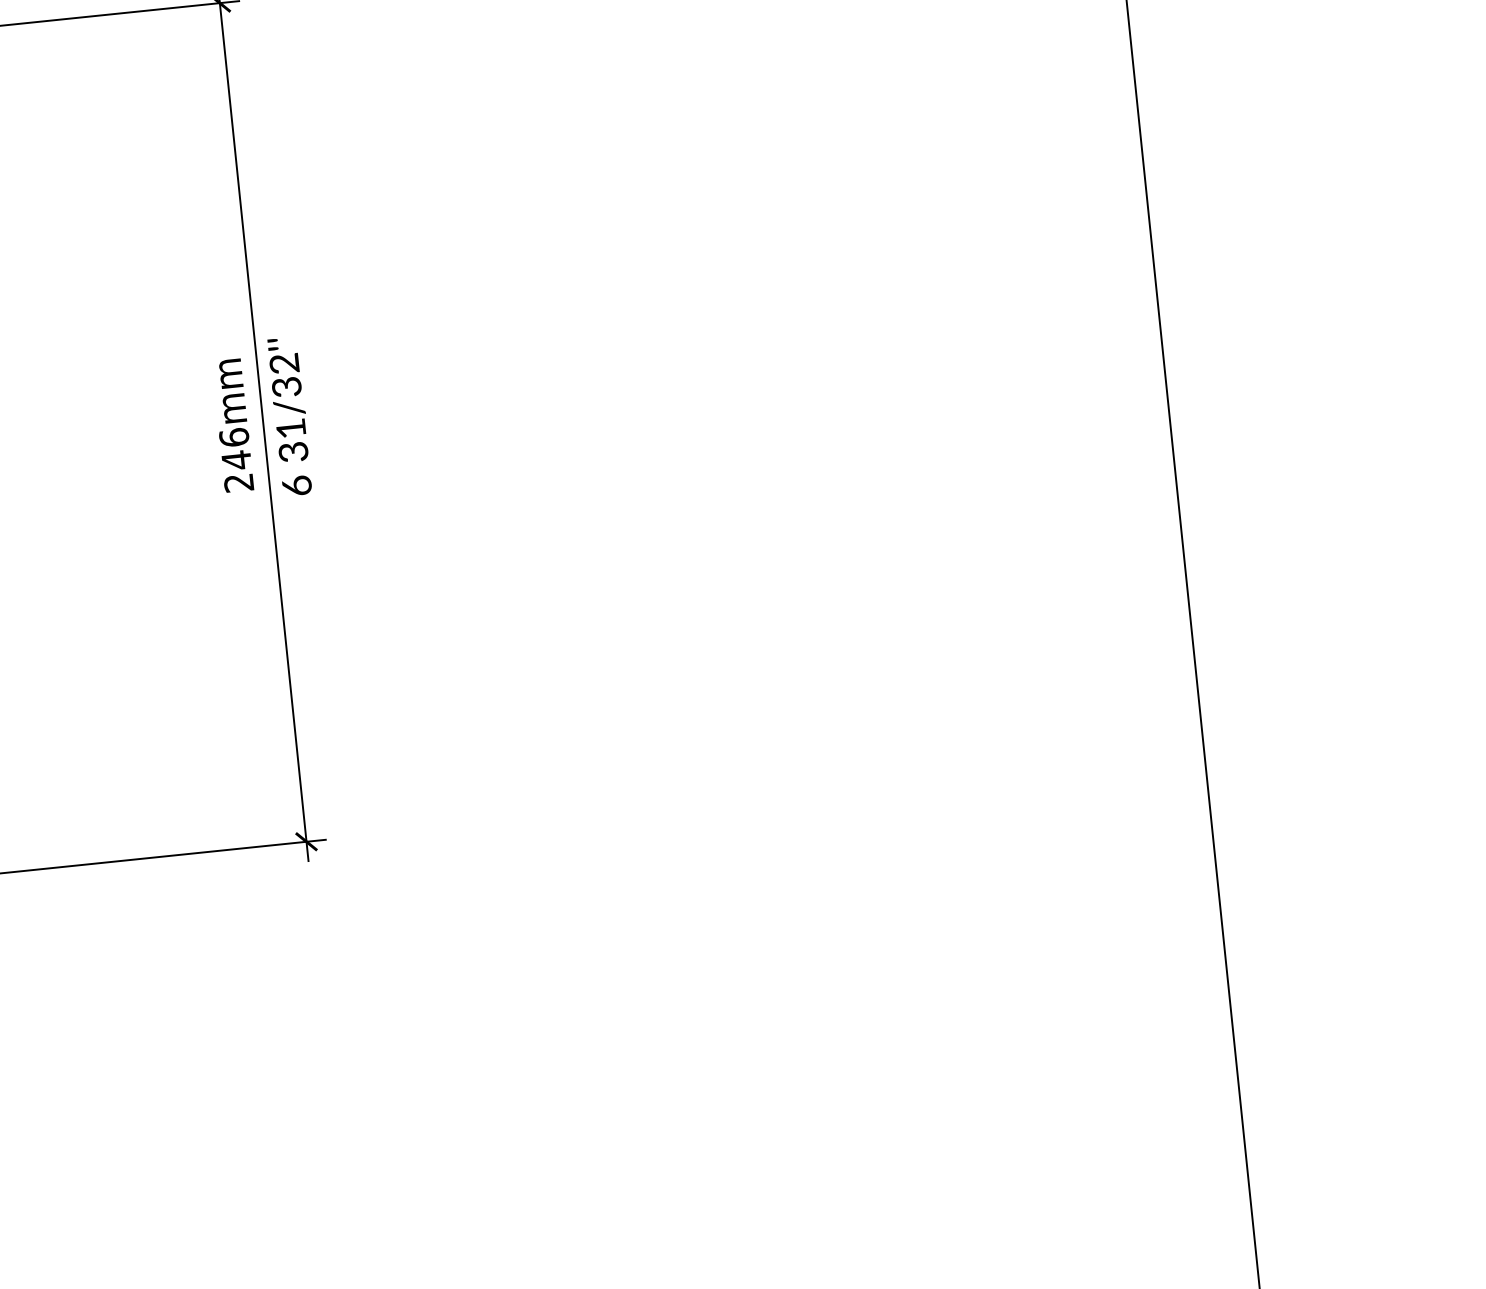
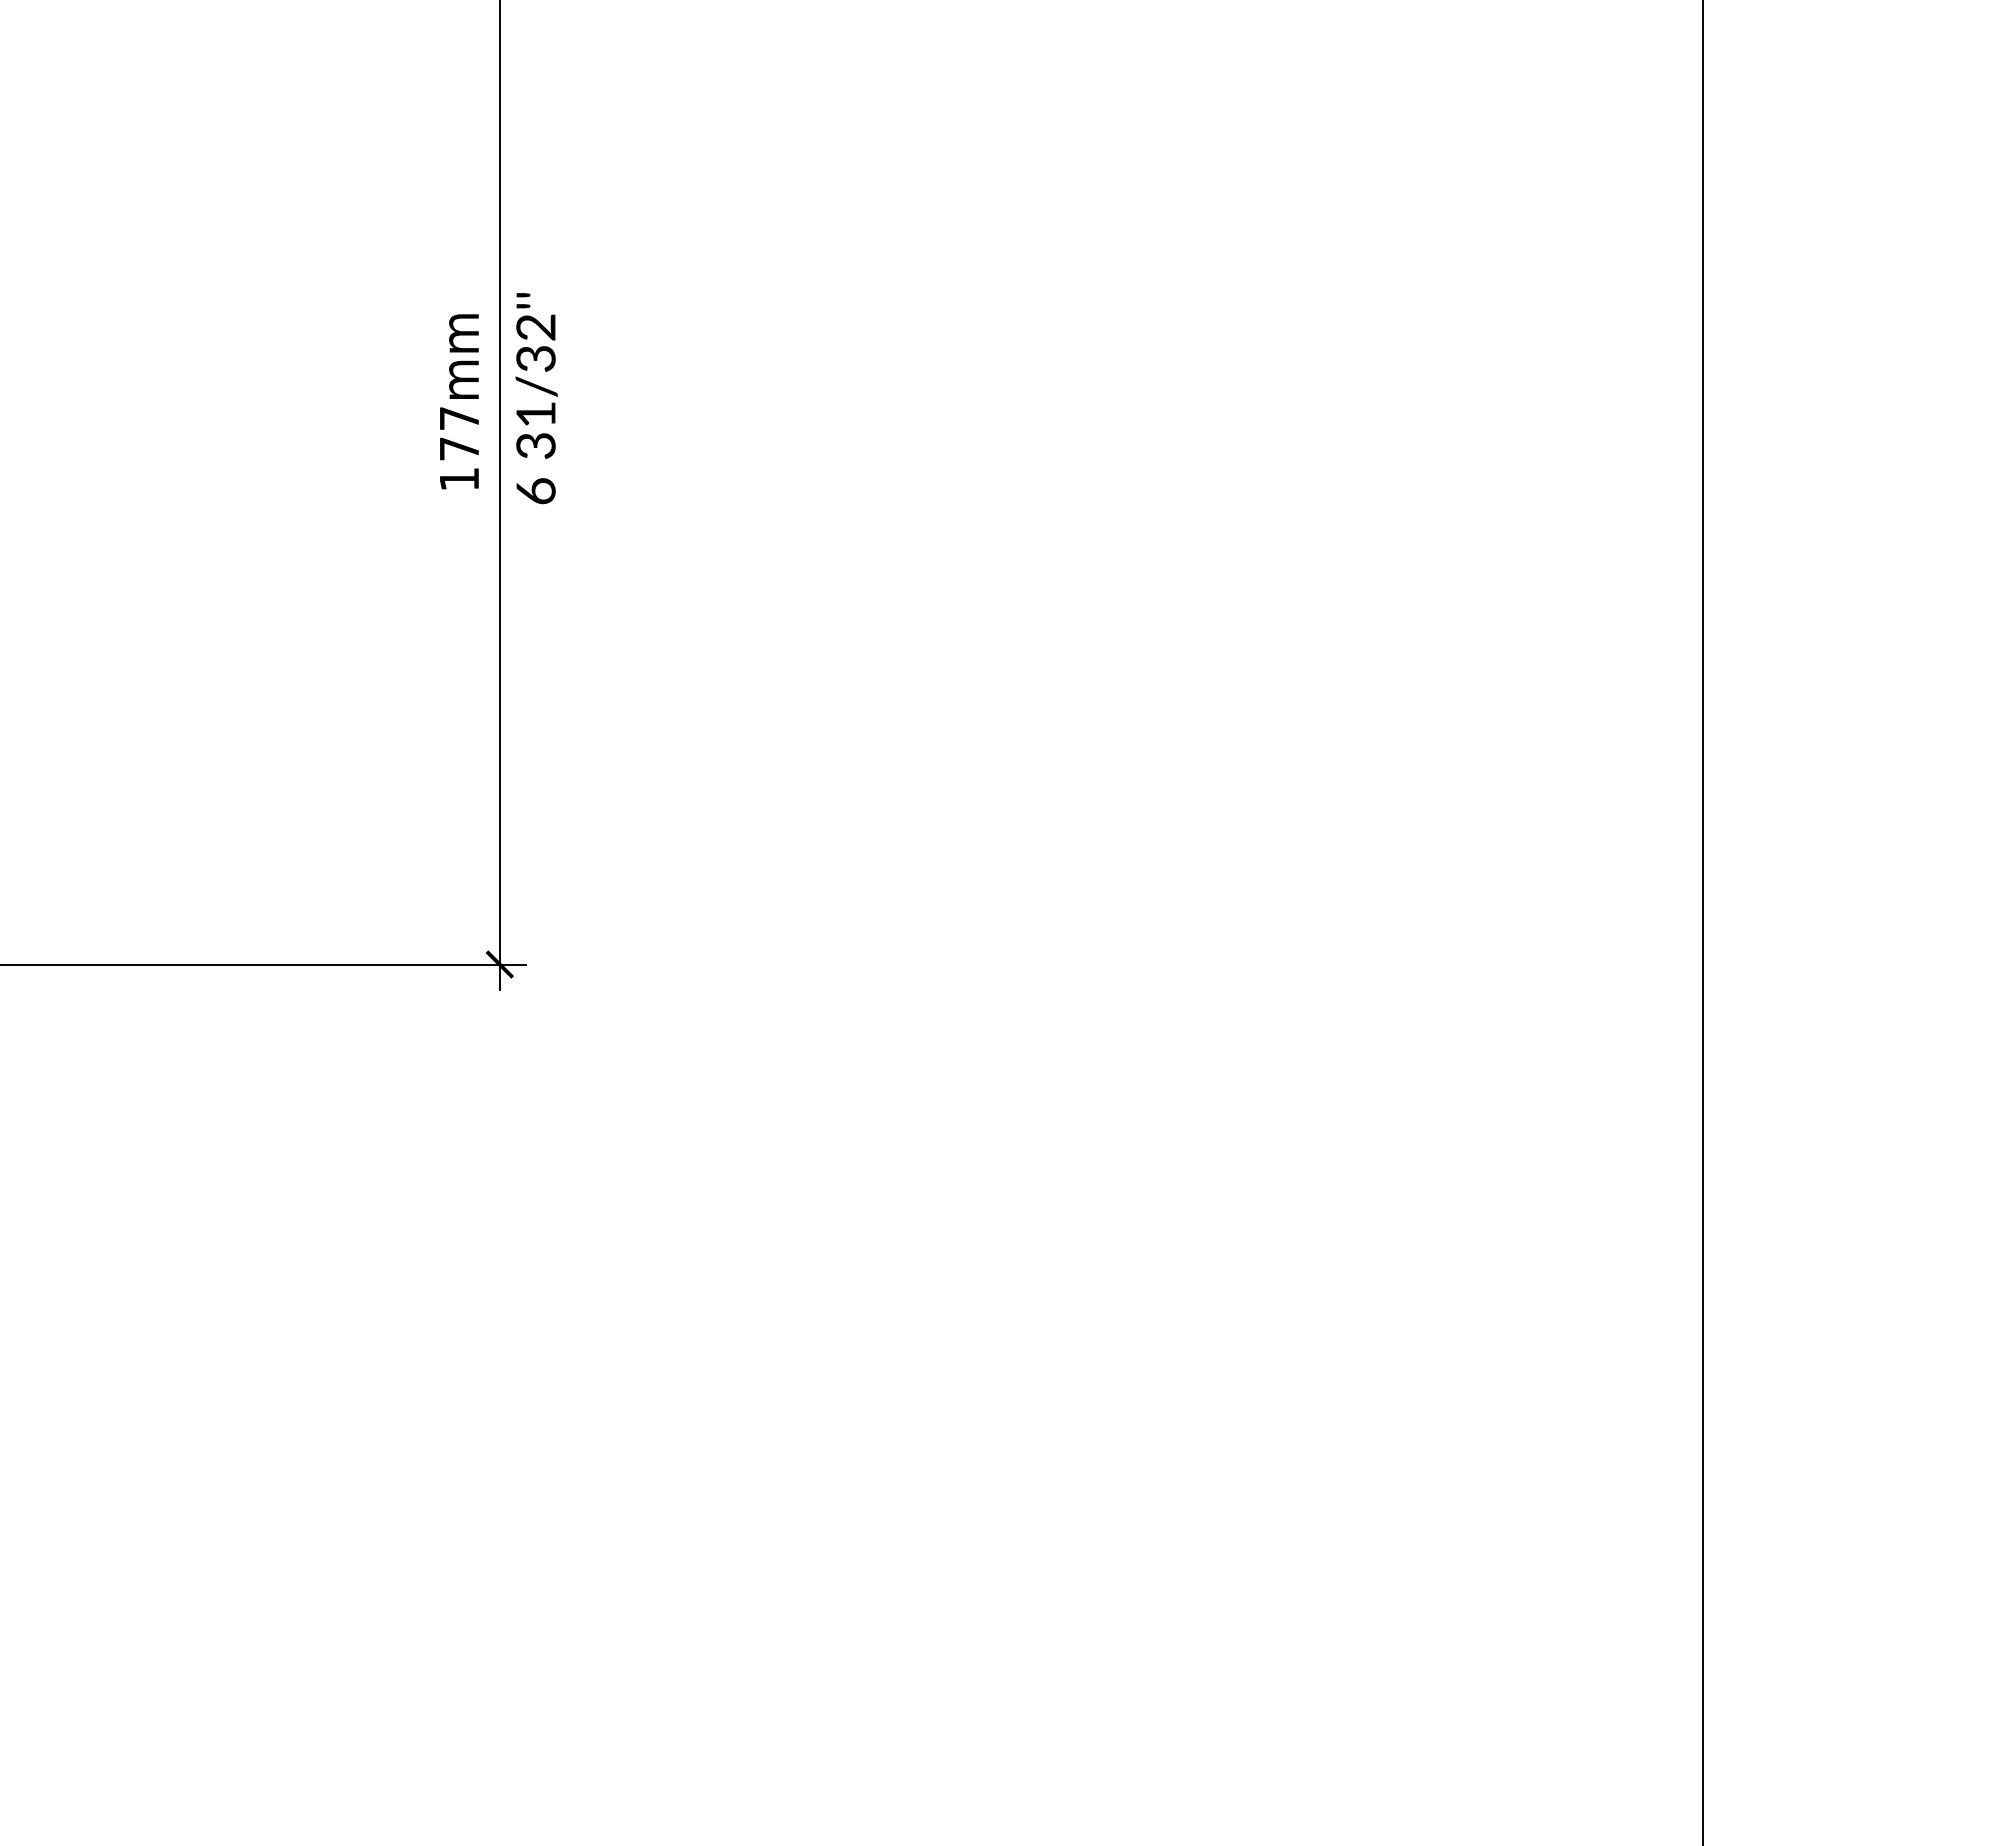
text: (236, 459) -> (459, 448), 246mm -> 177mm

